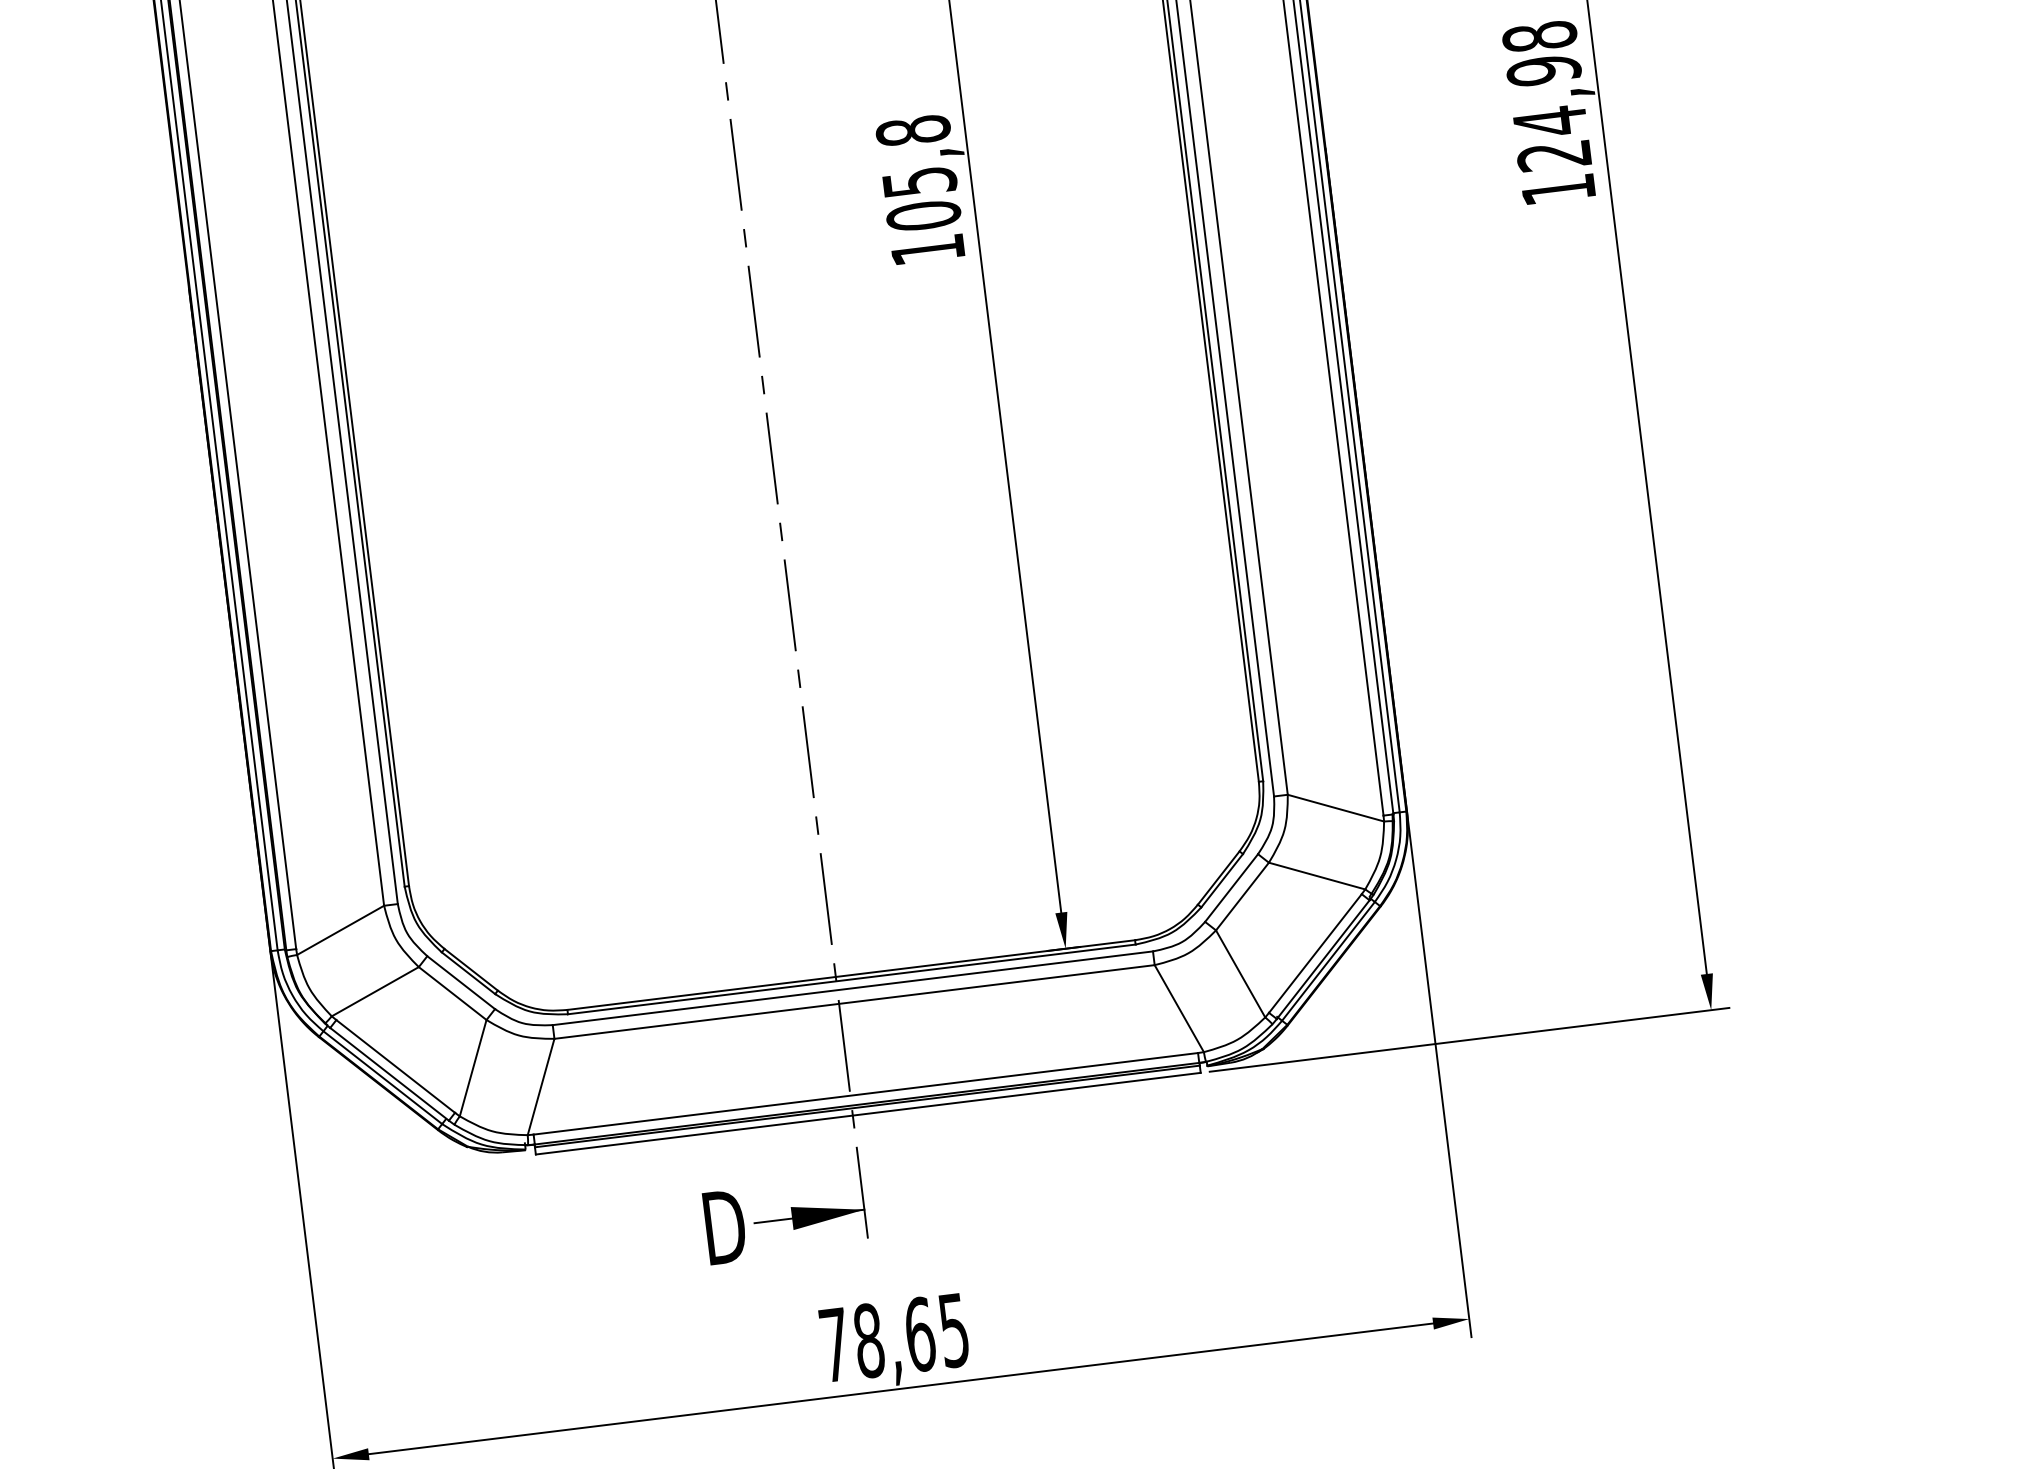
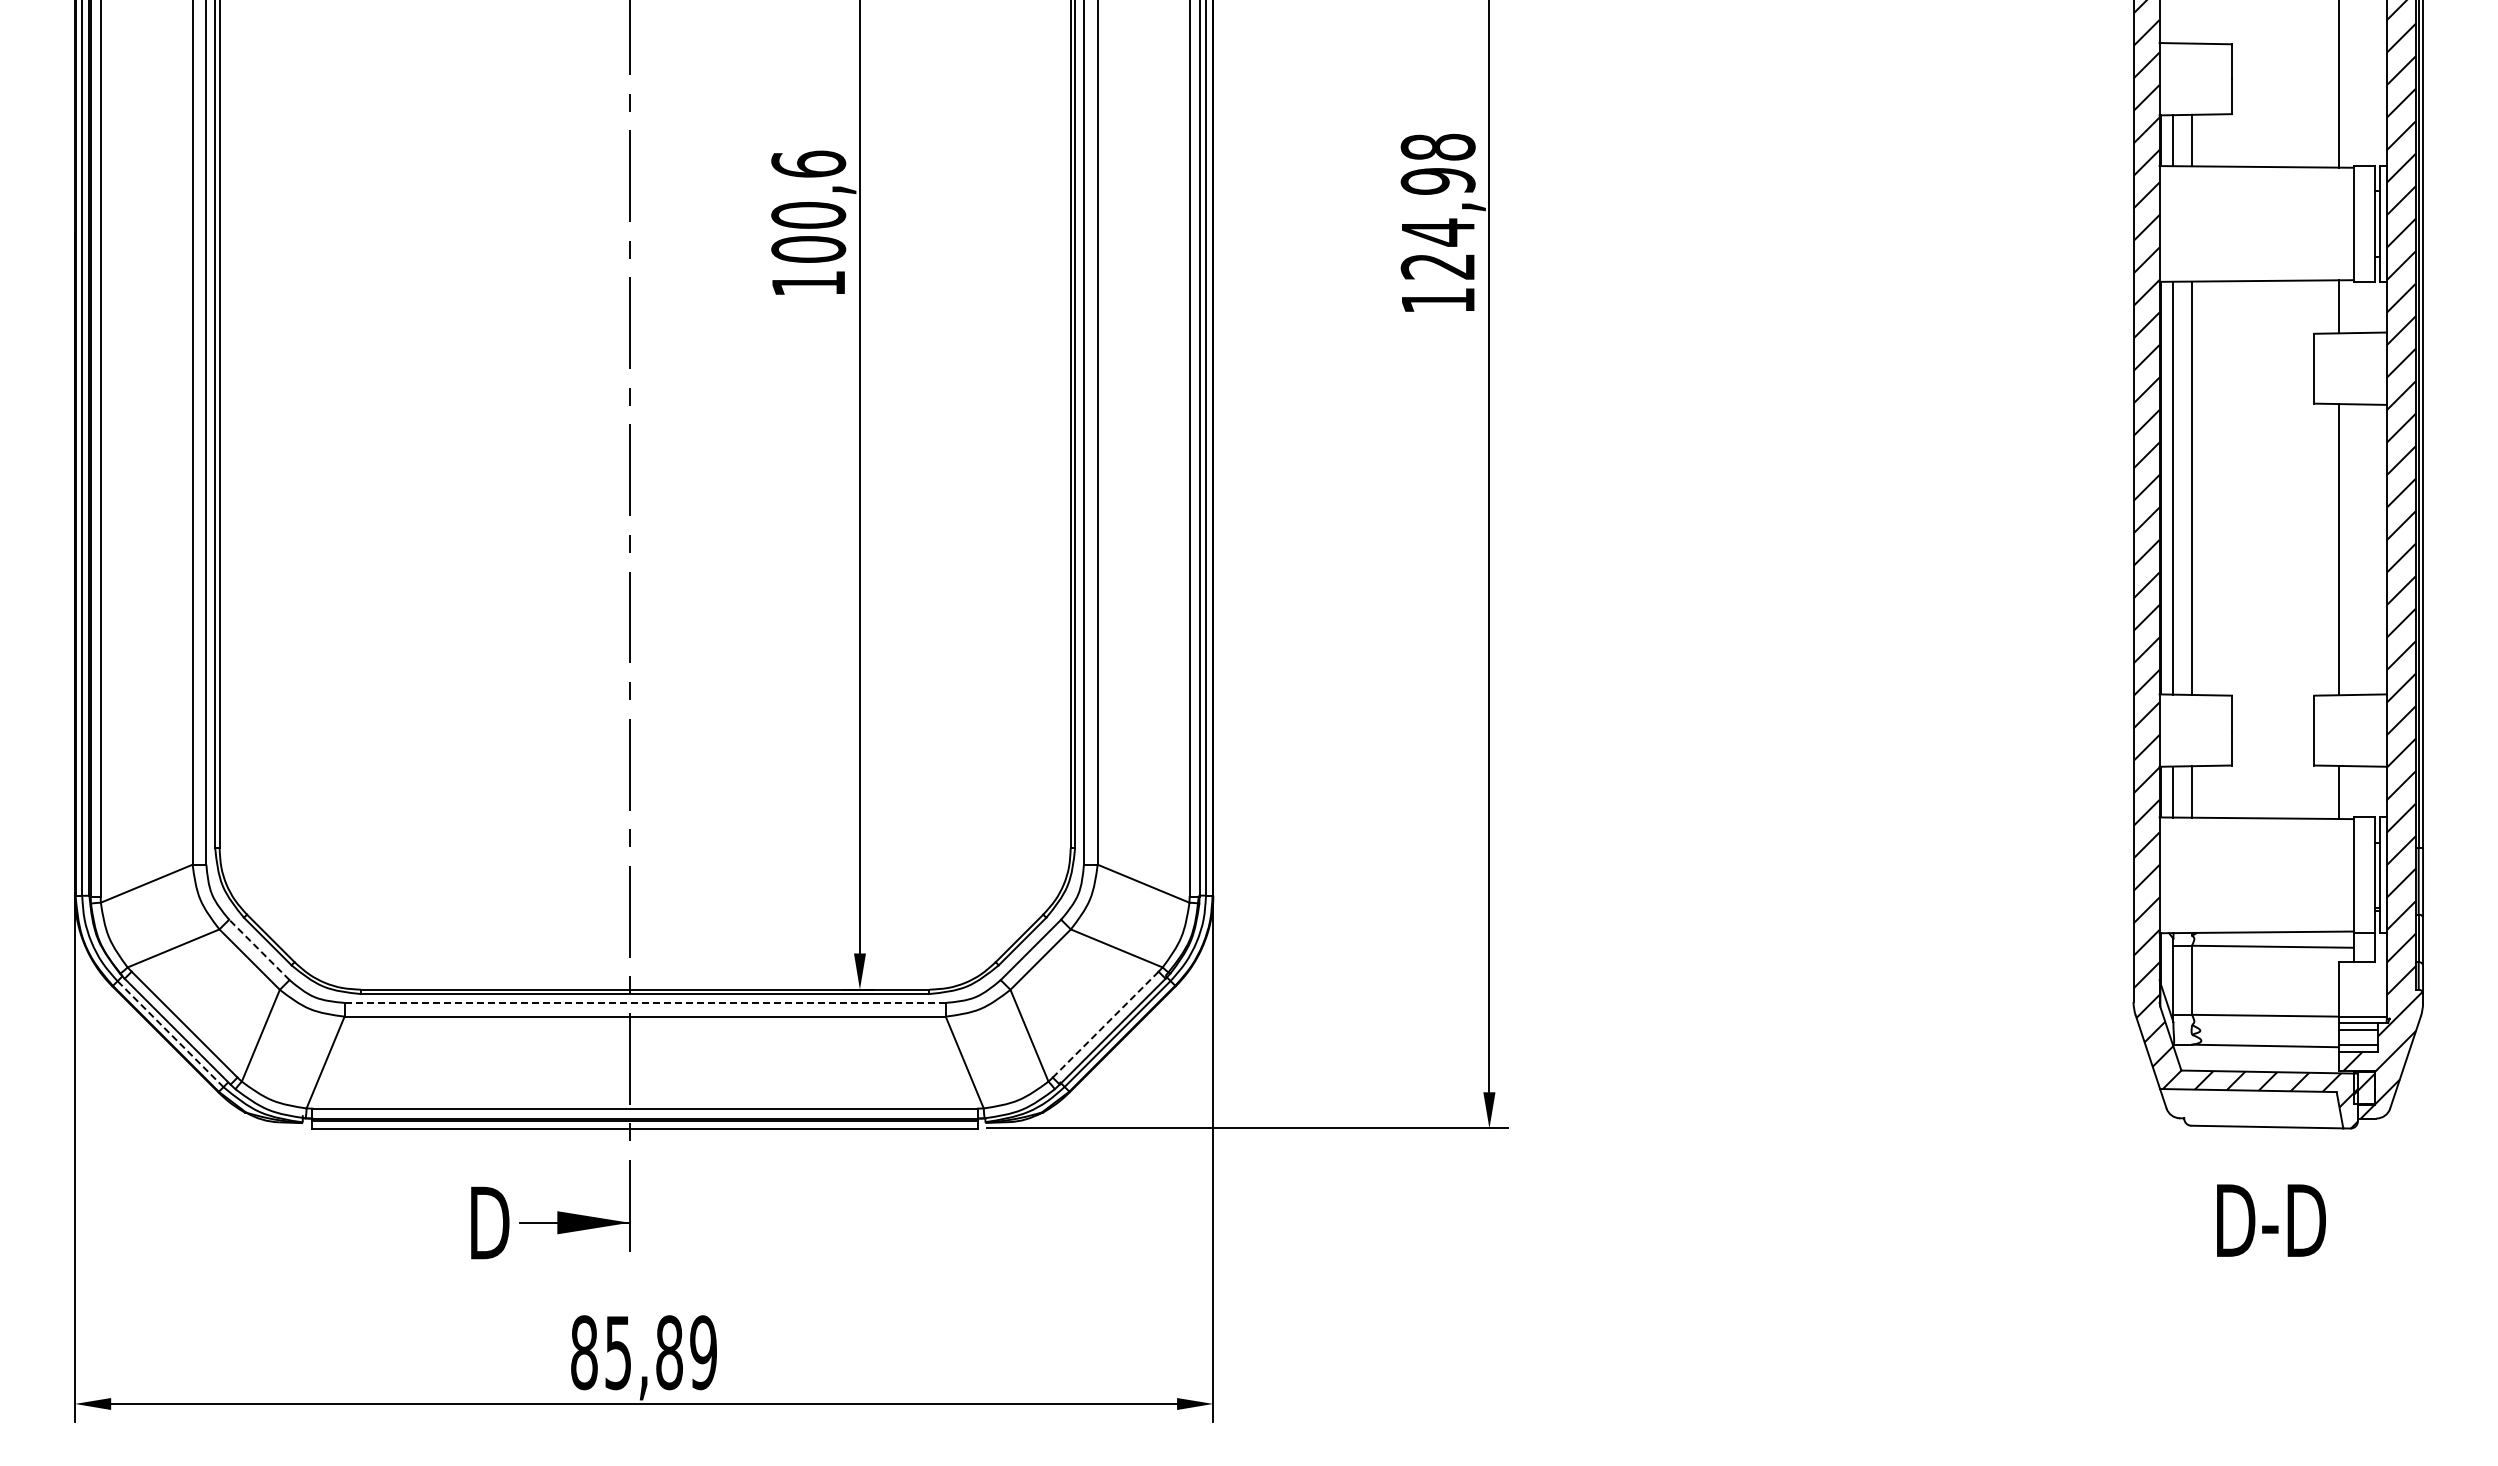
text: (916, 156) -> (808, 189), 105,8 -> 100,6
line: (1315, 953) -> (1105, 1024), solid -> dashed
line: (461, 982) -> (259, 949), solid -> dashed
line: (853, 987) -> (645, 1002), solid -> dashed
line: (382, 1078) -> (170, 1034), solid -> dashed
text: (894, 1337) -> (643, 1352), 78,65 -> 85,89

